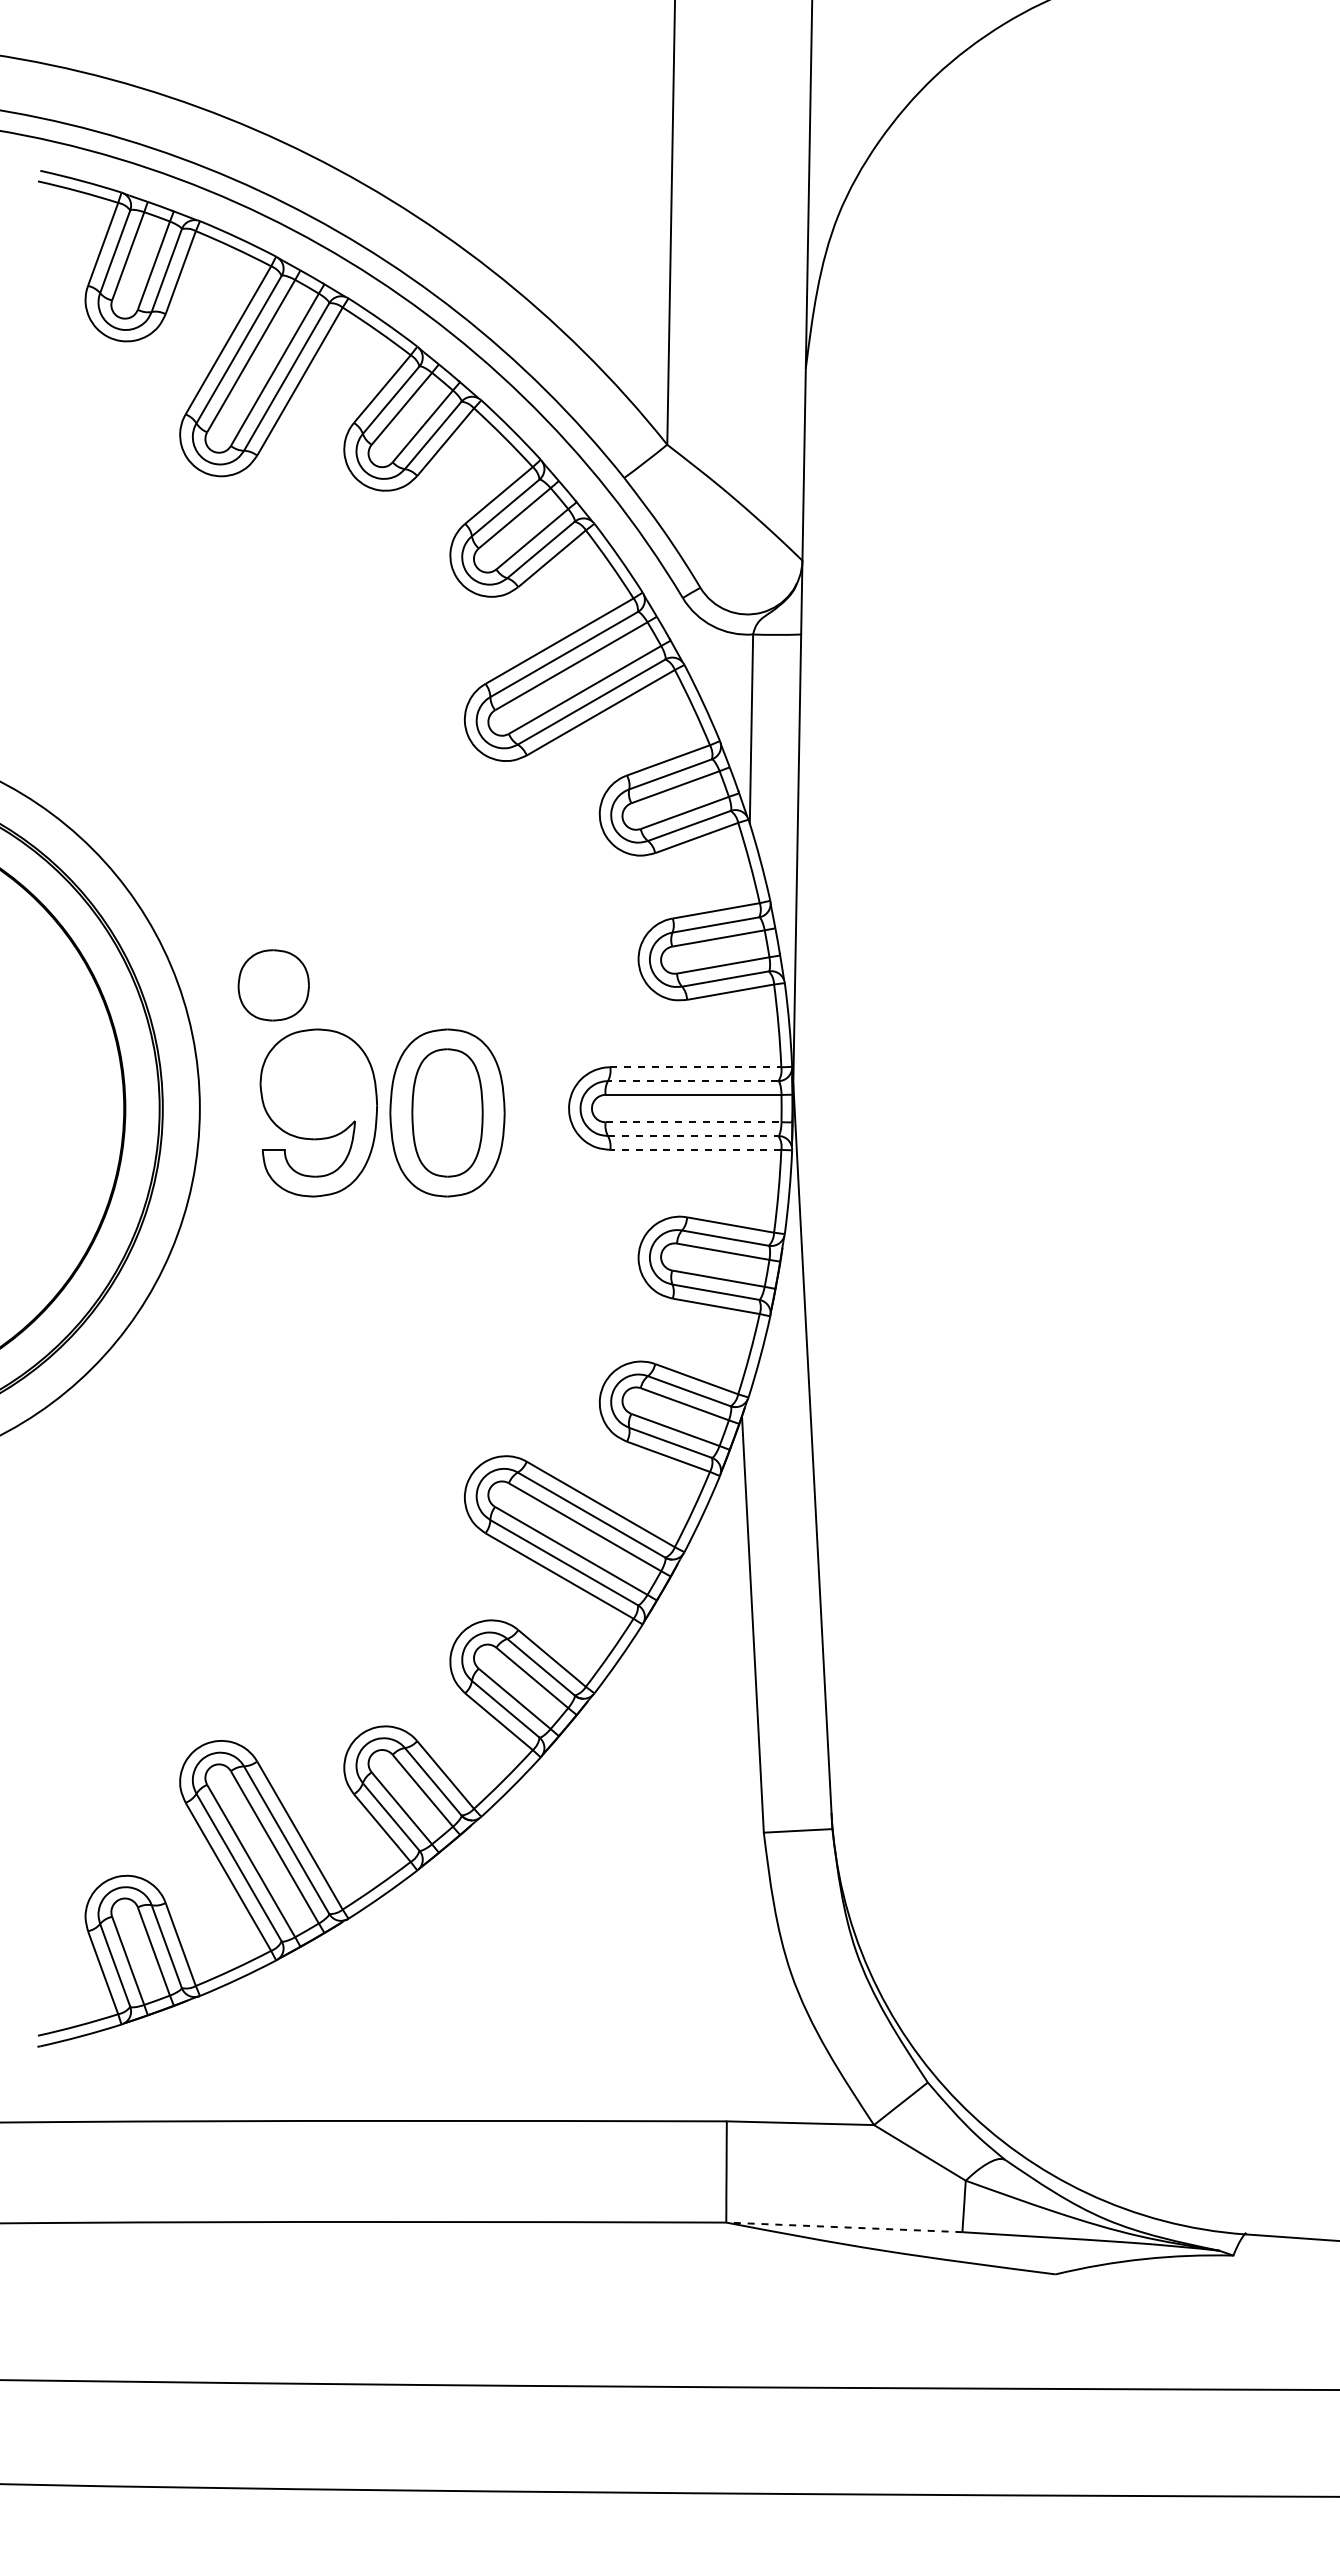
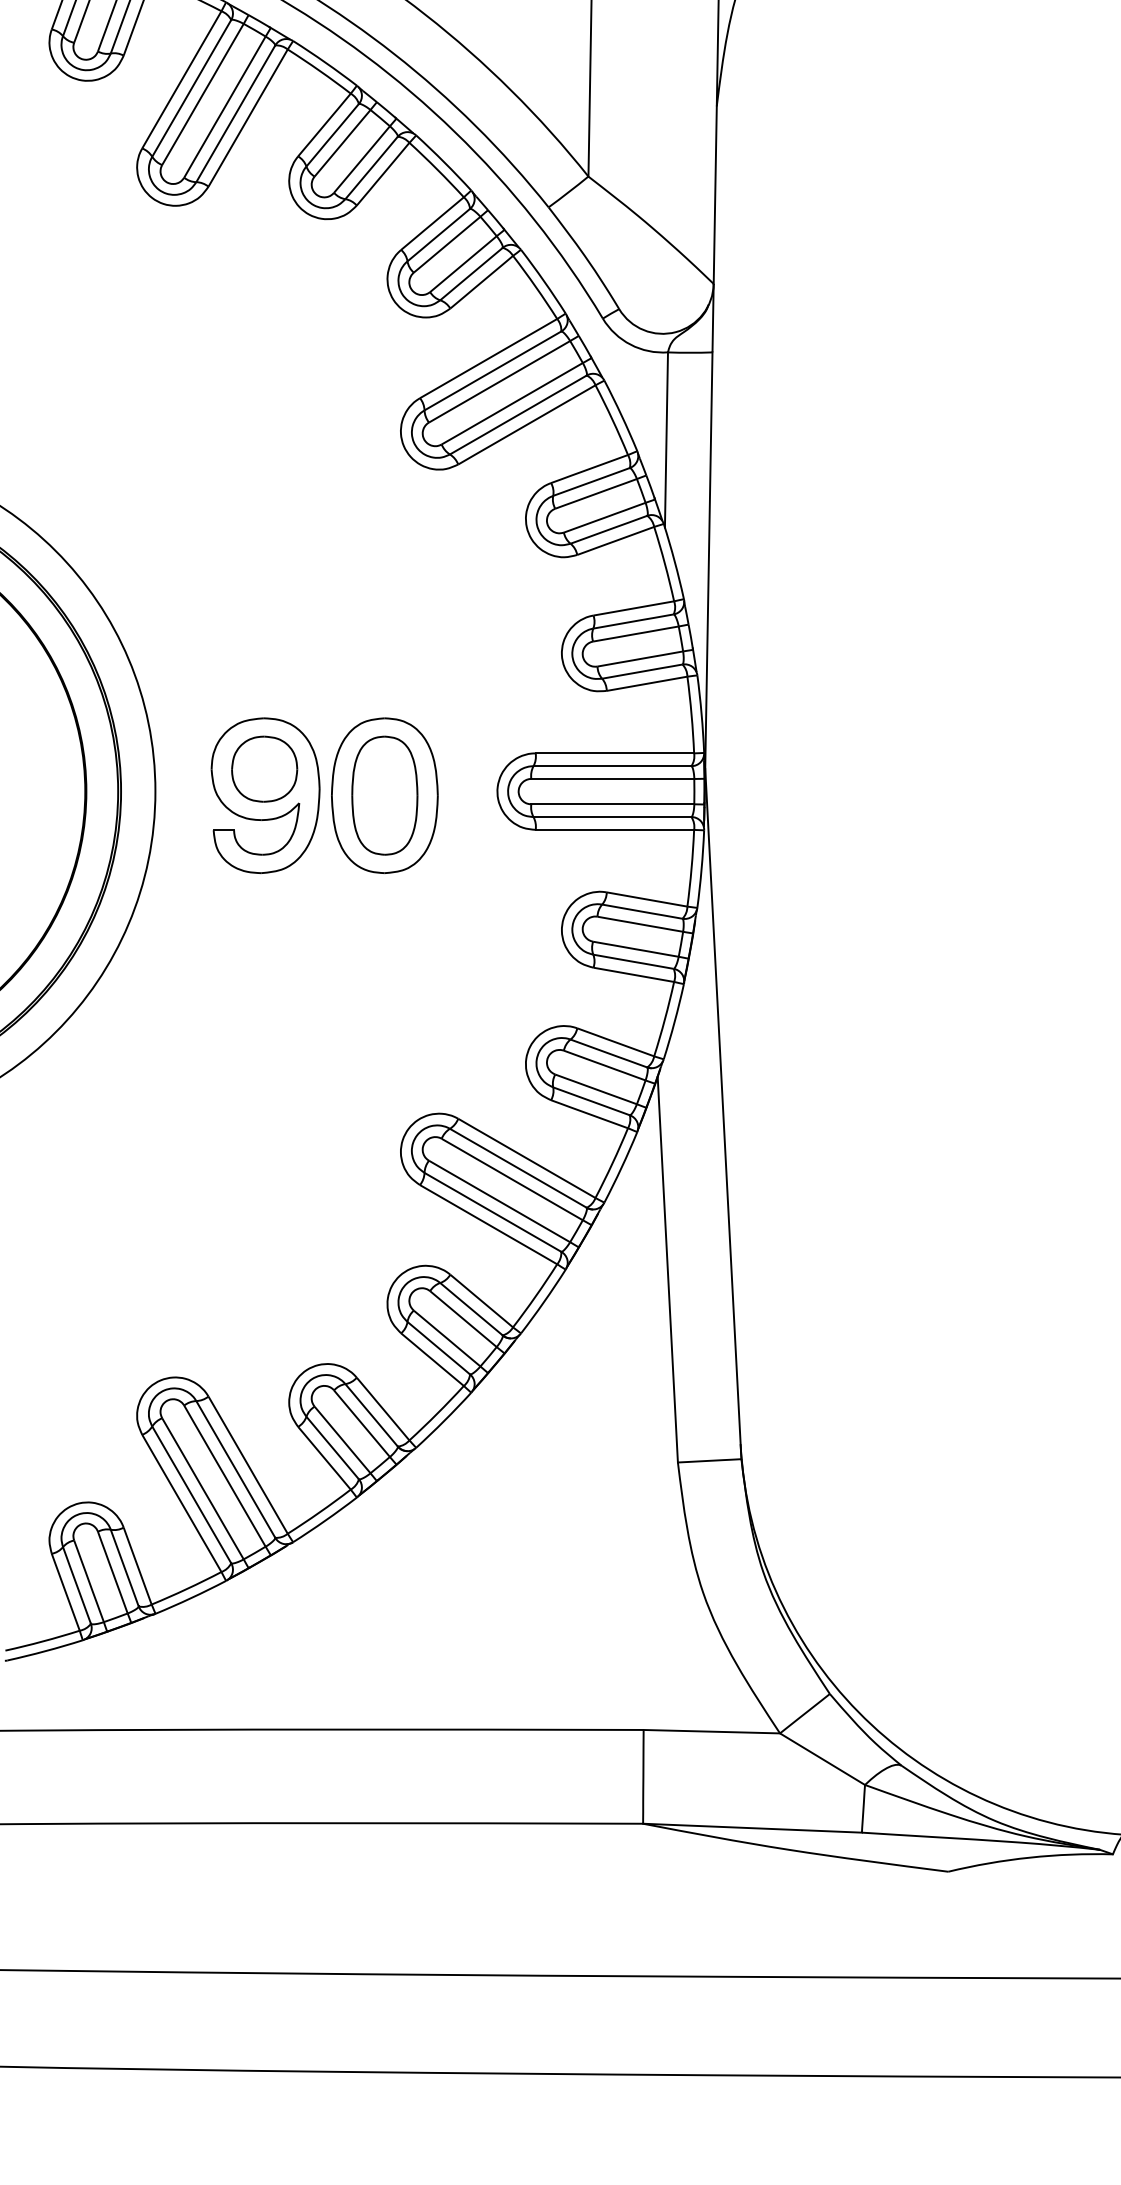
part: (273, 985) -> (264, 769), moved
line: (695, 1067) -> (614, 753), dashed -> solid
line: (692, 1081) -> (611, 766), dashed -> solid
line: (693, 1122) -> (612, 804), dashed -> solid
line: (693, 1136) -> (612, 817), dashed -> solid
line: (695, 1149) -> (614, 829), dashed -> solid
line: (843, 2227) -> (751, 1828), dashed -> solid

